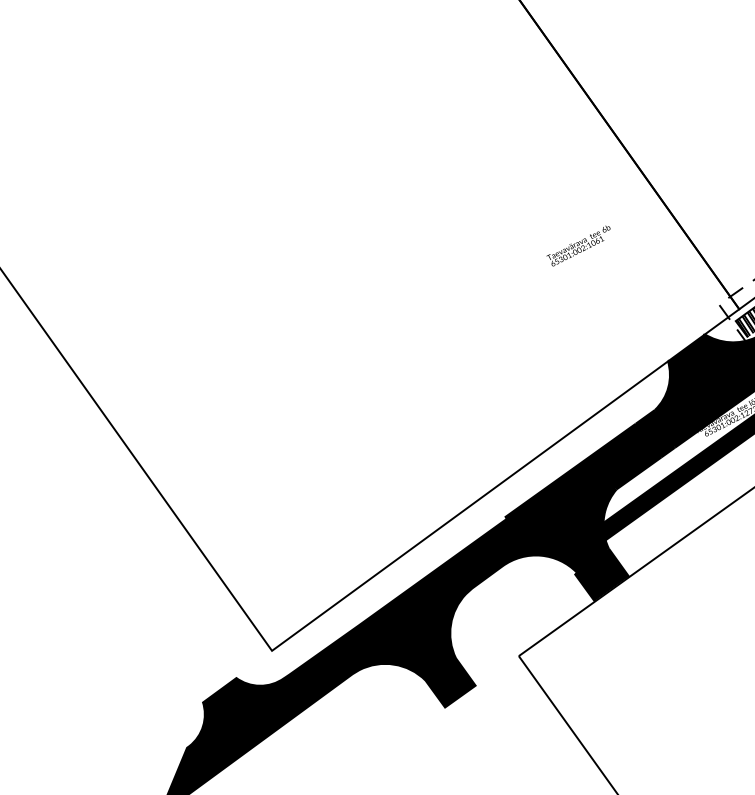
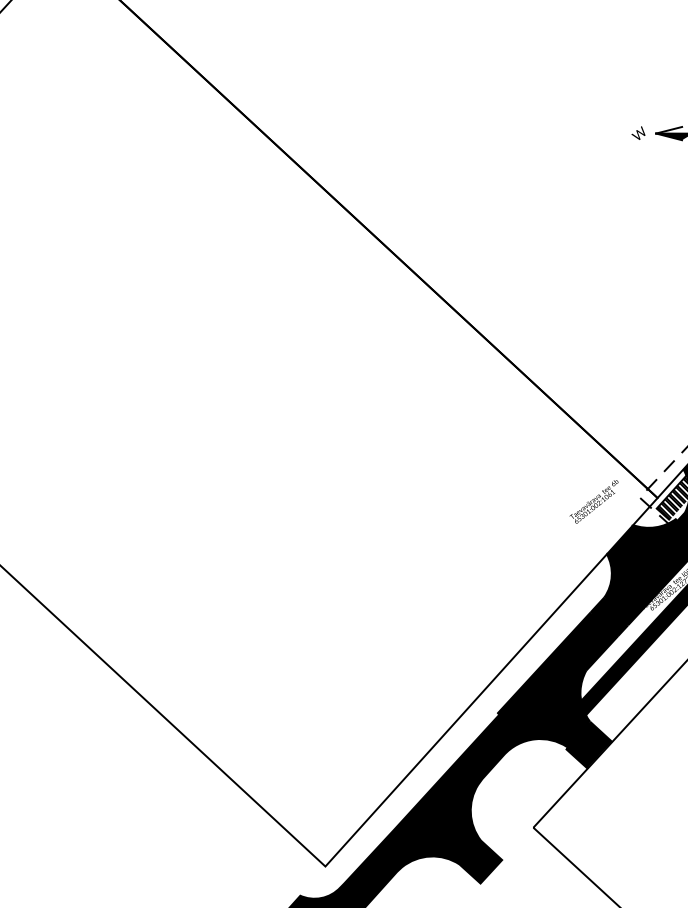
text: (577, 245) -> (593, 501), moved

